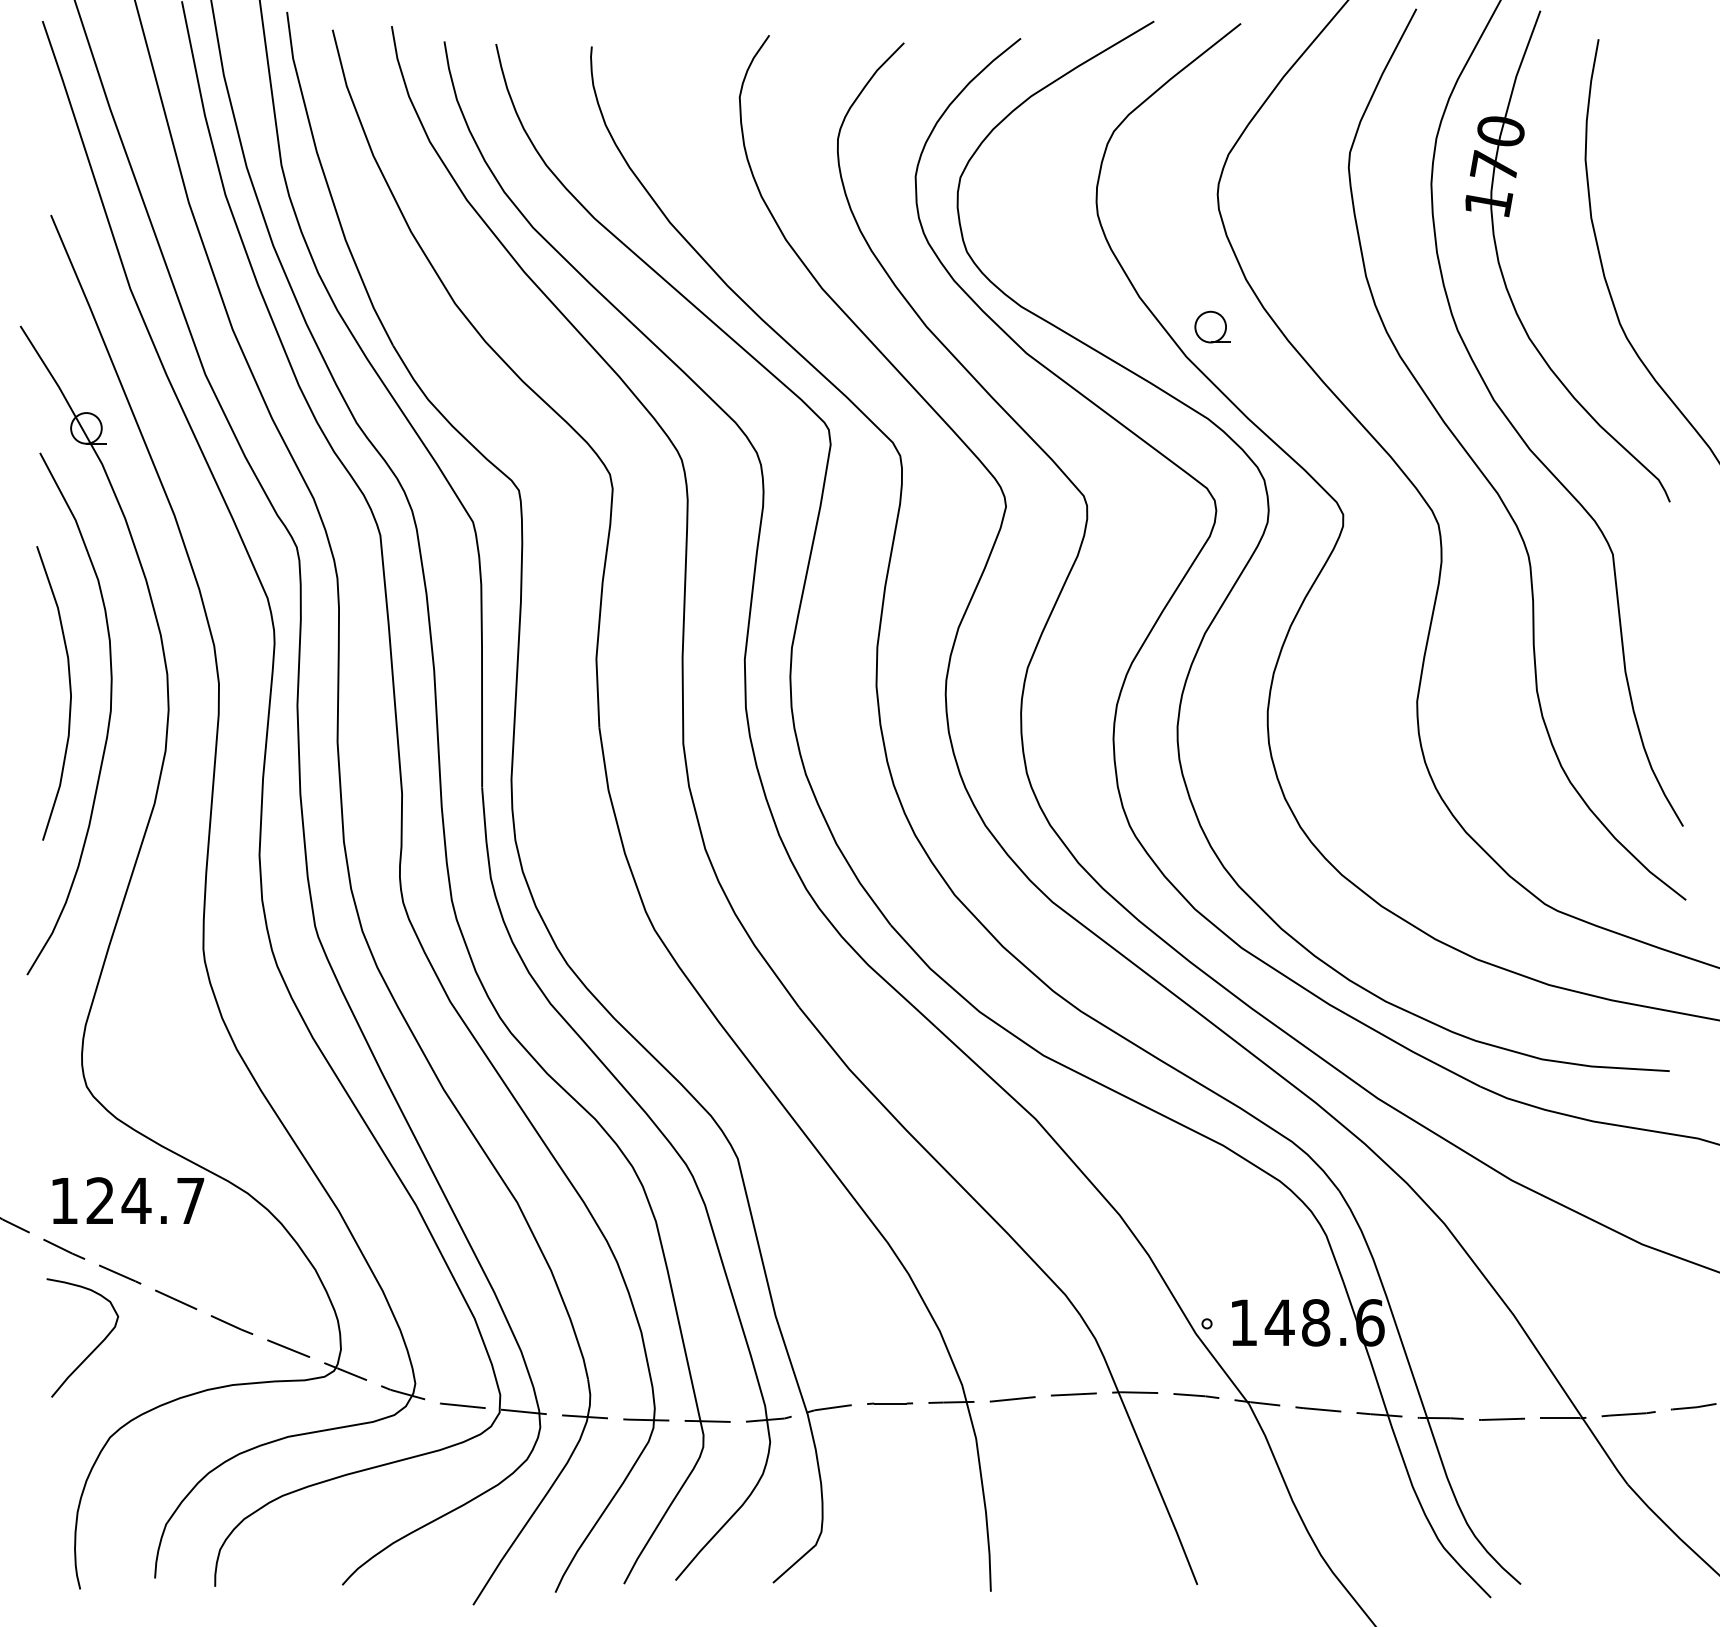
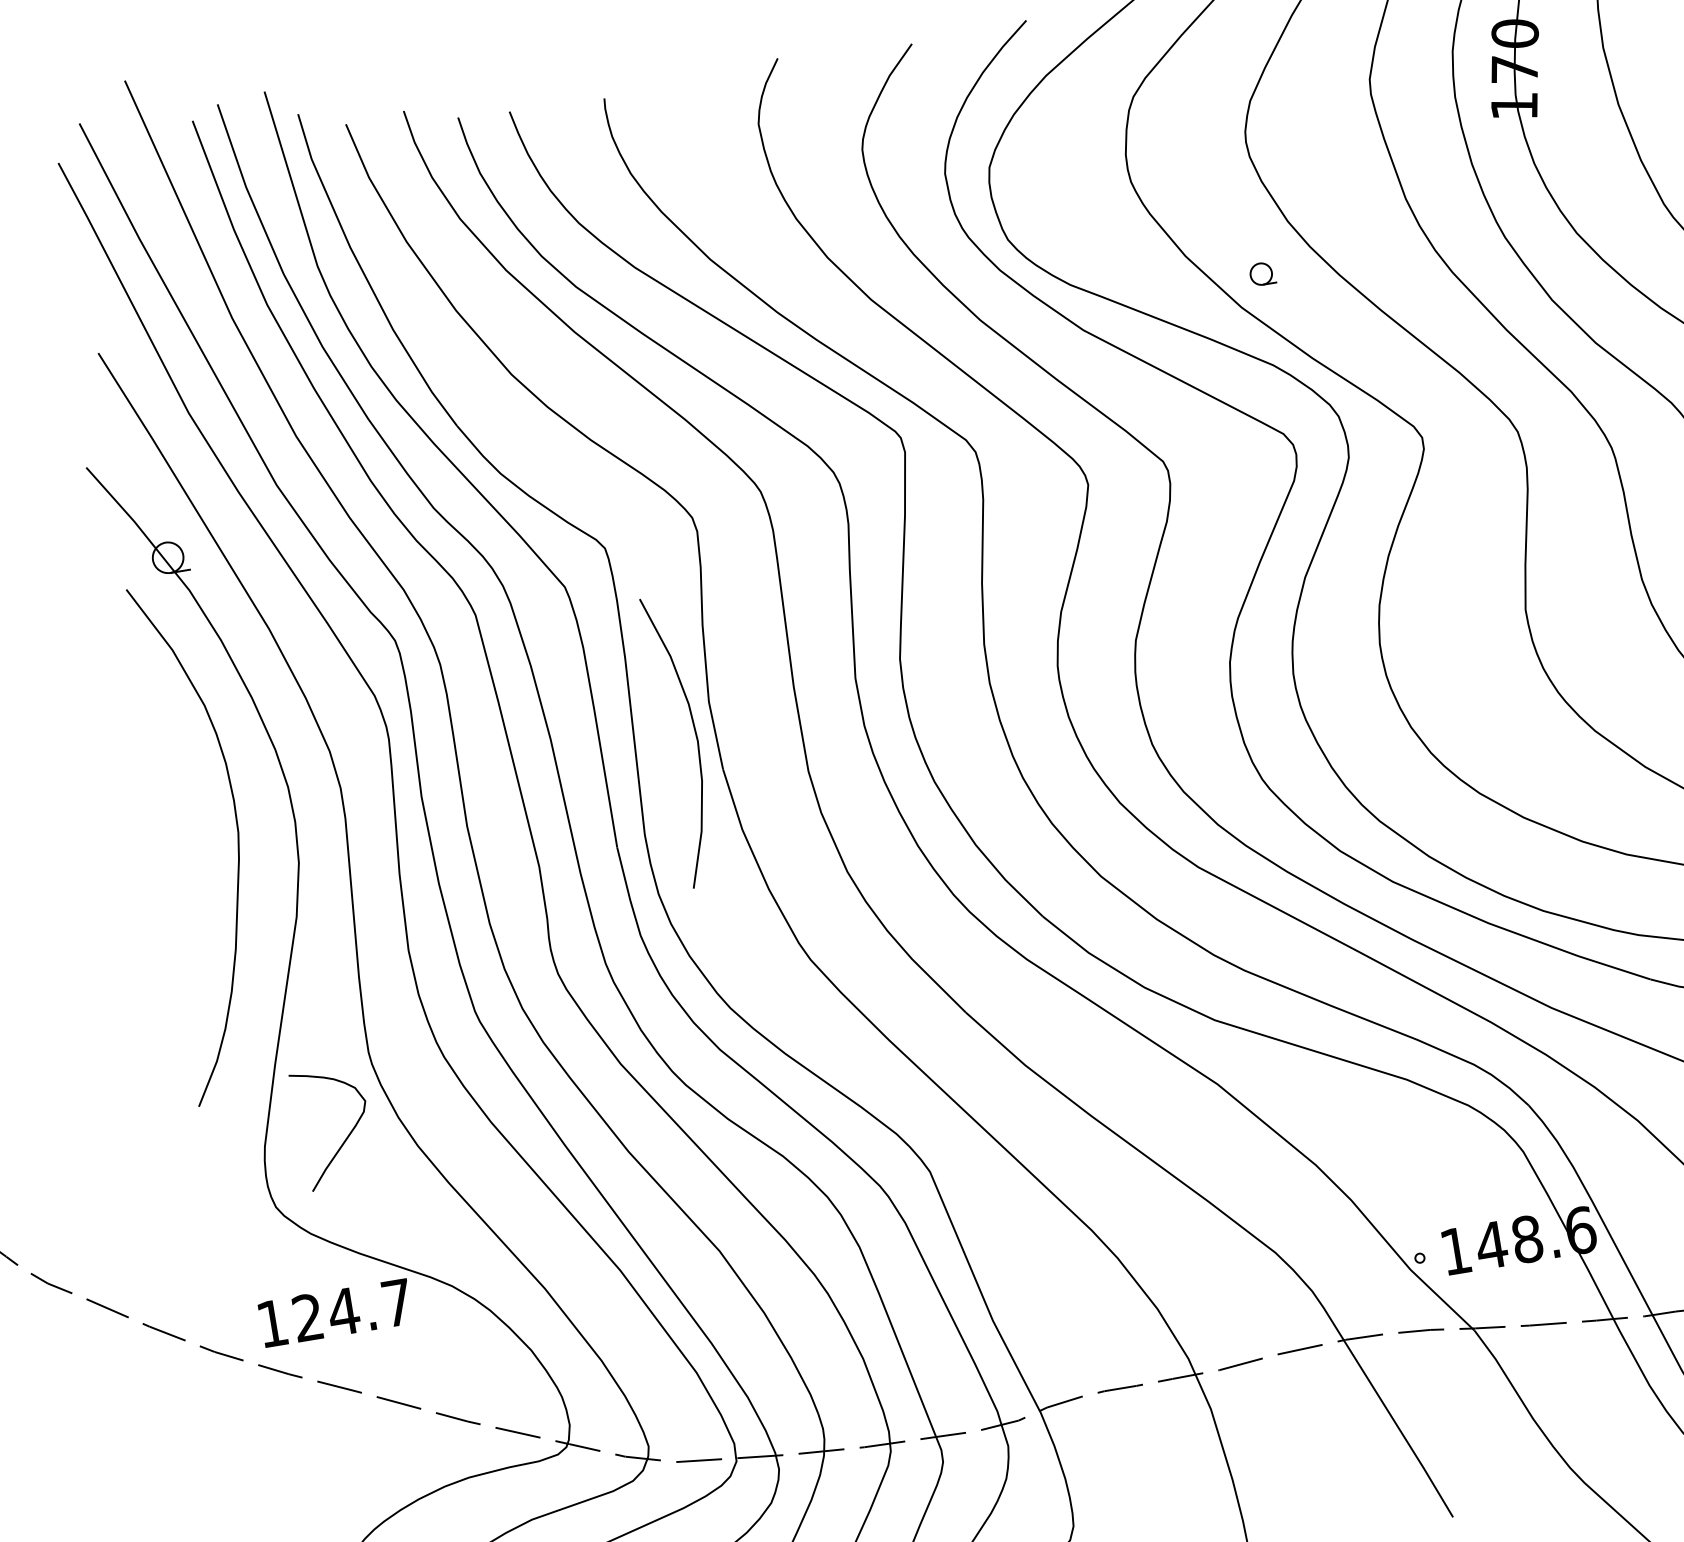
part: (1212, 326) -> (1262, 273), size x0.7
curve: (69, 691) -> (695, 737), moved
curve: (94, 1348) -> (347, 1136), moved

